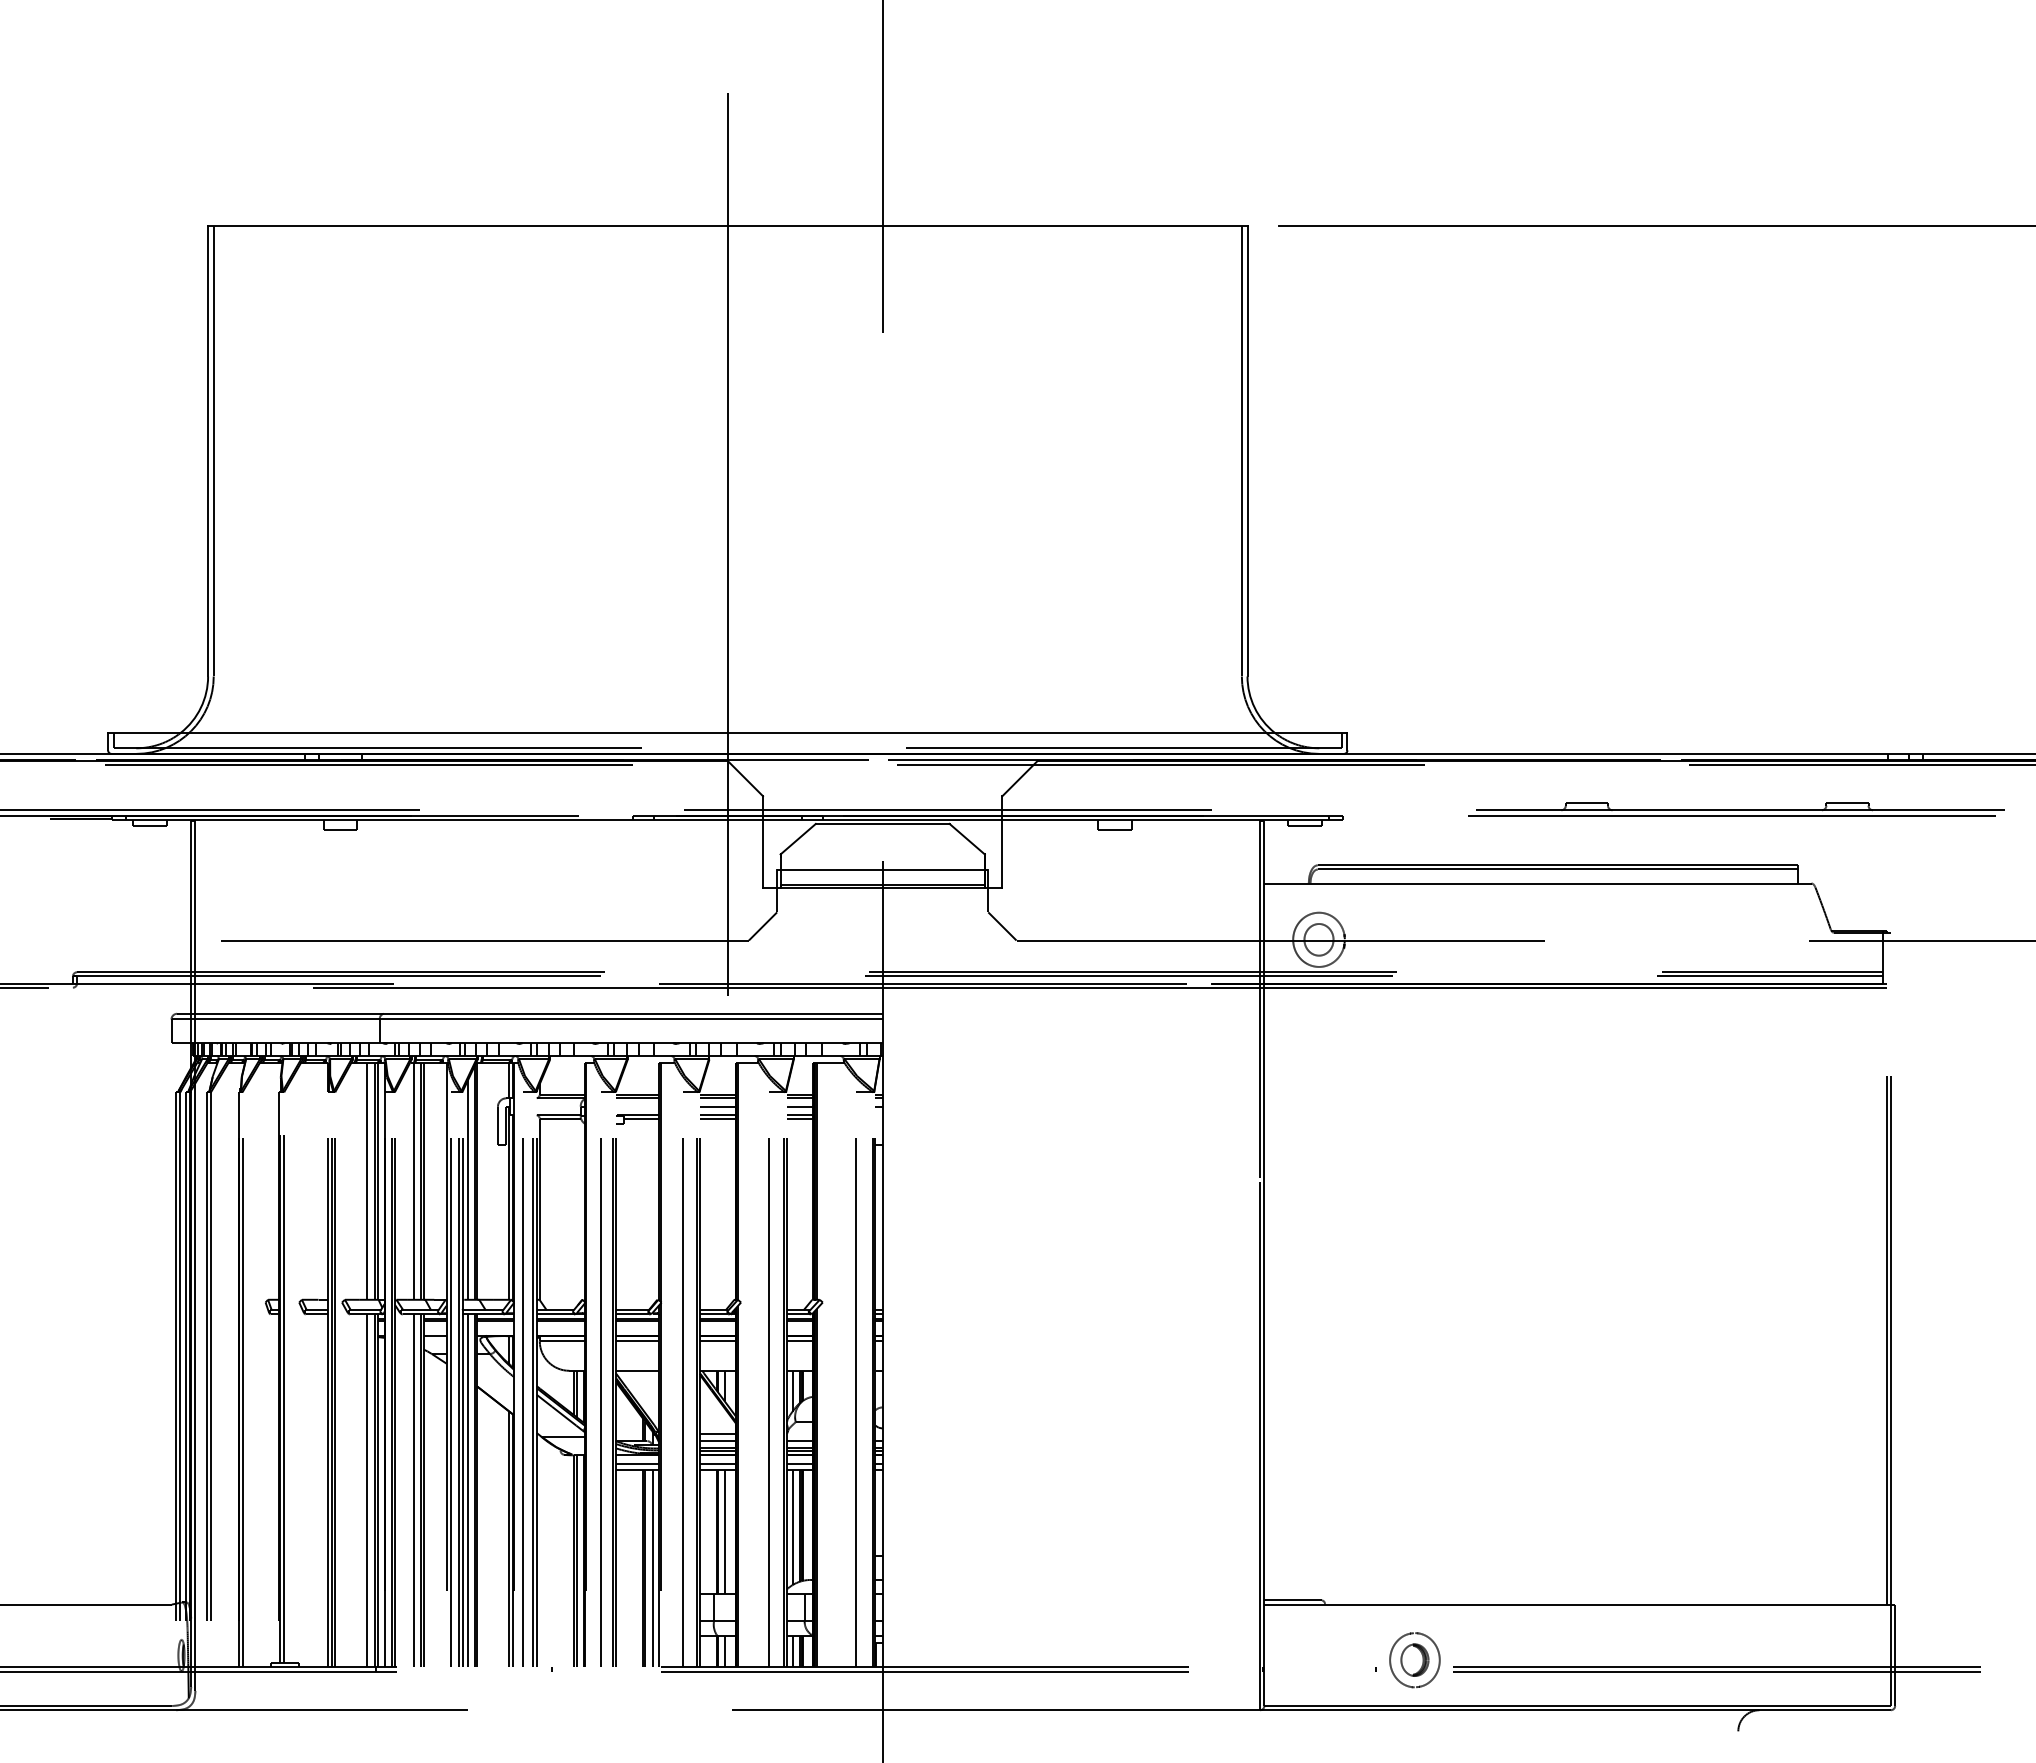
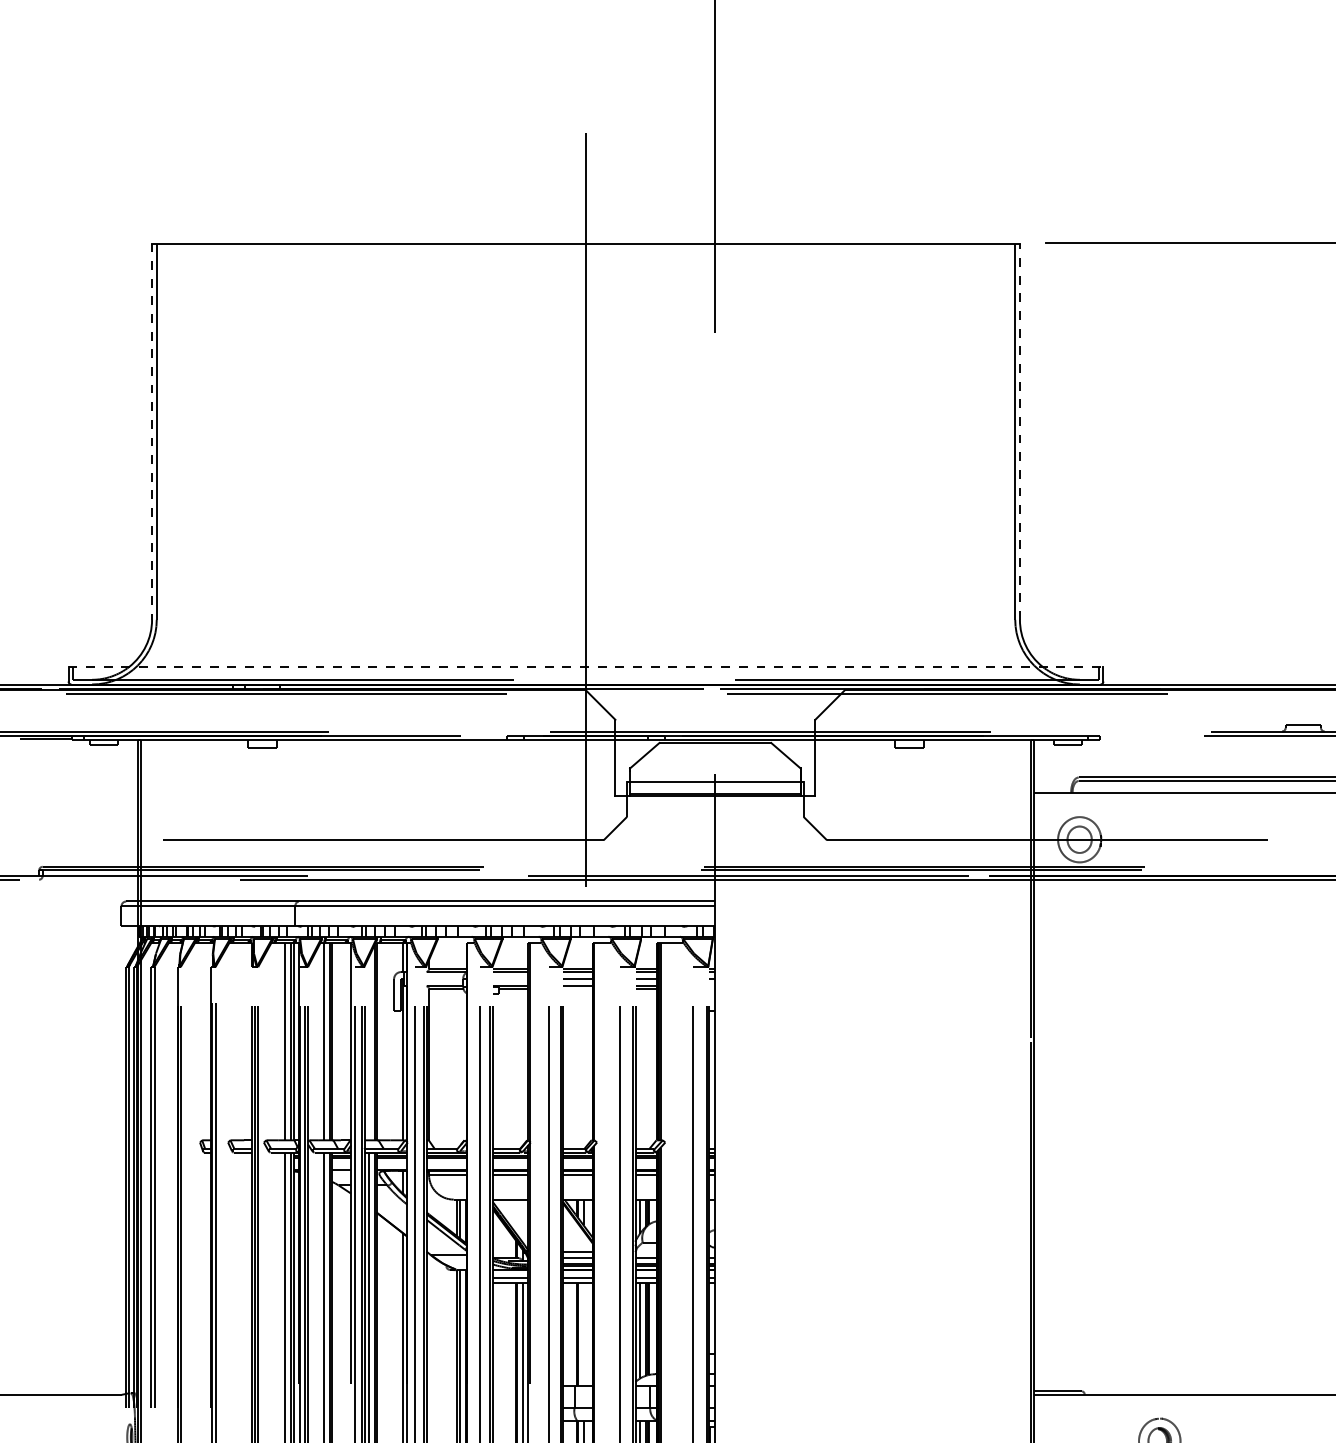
line: (1247, 450) -> (1019, 431), solid -> dashed
line: (208, 451) -> (152, 431), solid -> dashed
line: (727, 732) -> (585, 666), solid -> dashed
line: (717, 1118) -> (577, 988), removed
line: (468, 1189) -> (369, 1048), removed
line: (724, 1532) -> (583, 1334), removed

